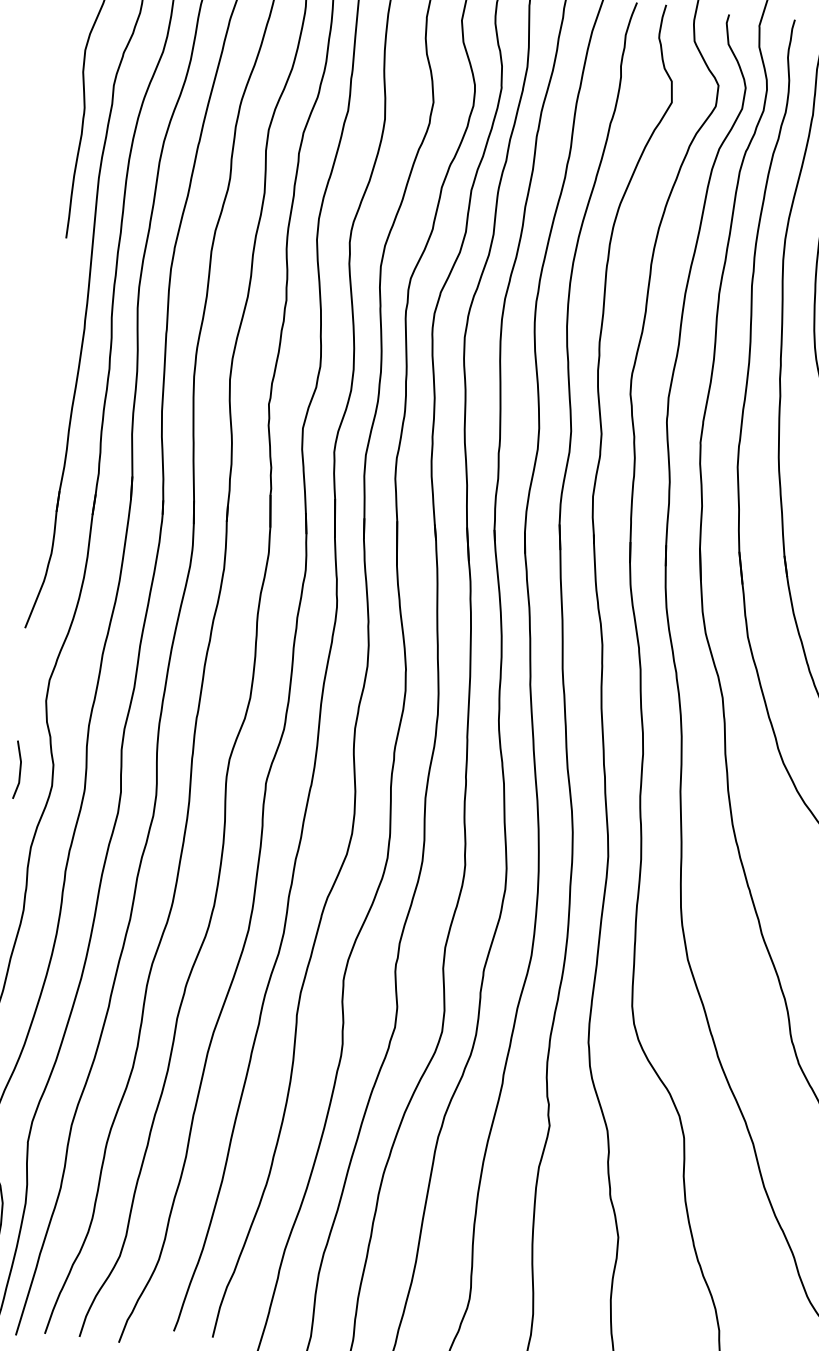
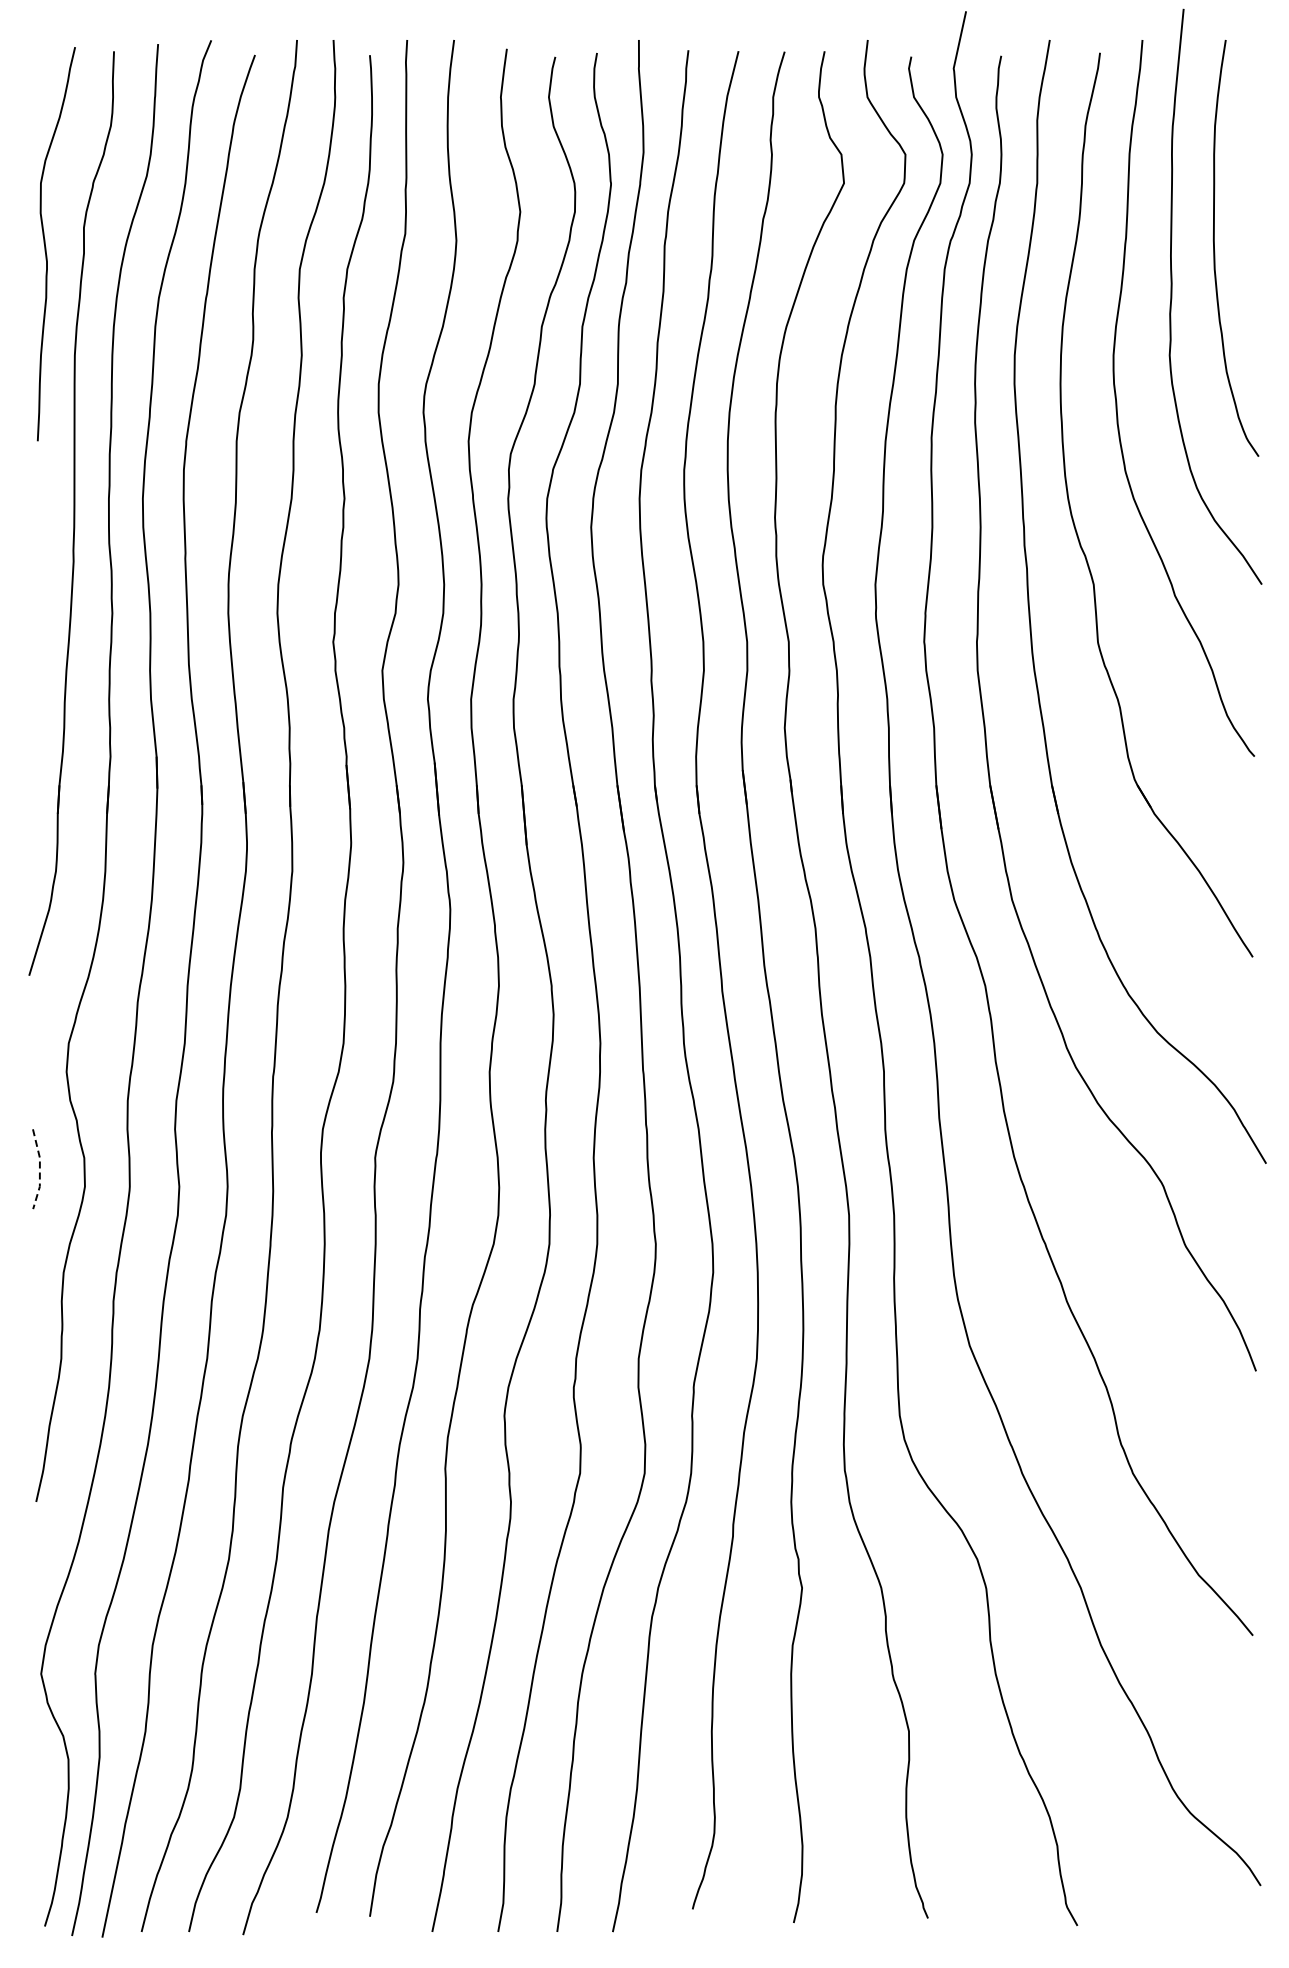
line: (20, 770) -> (39, 1169), solid -> dashed

